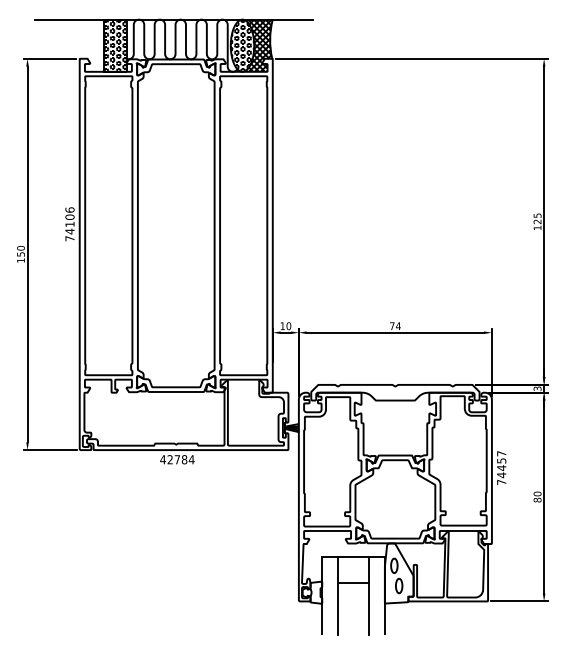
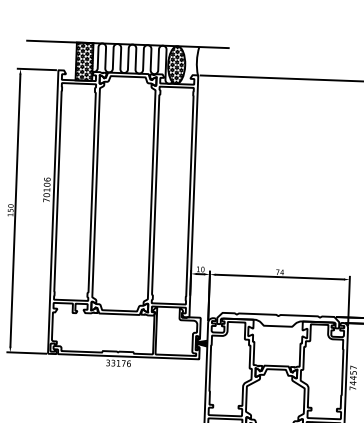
hatch: (257, 45) -> (187, 65), removed
text: (69, 231) -> (46, 195), 74106 -> 70106
text: (177, 459) -> (118, 363), 42784 -> 33176

